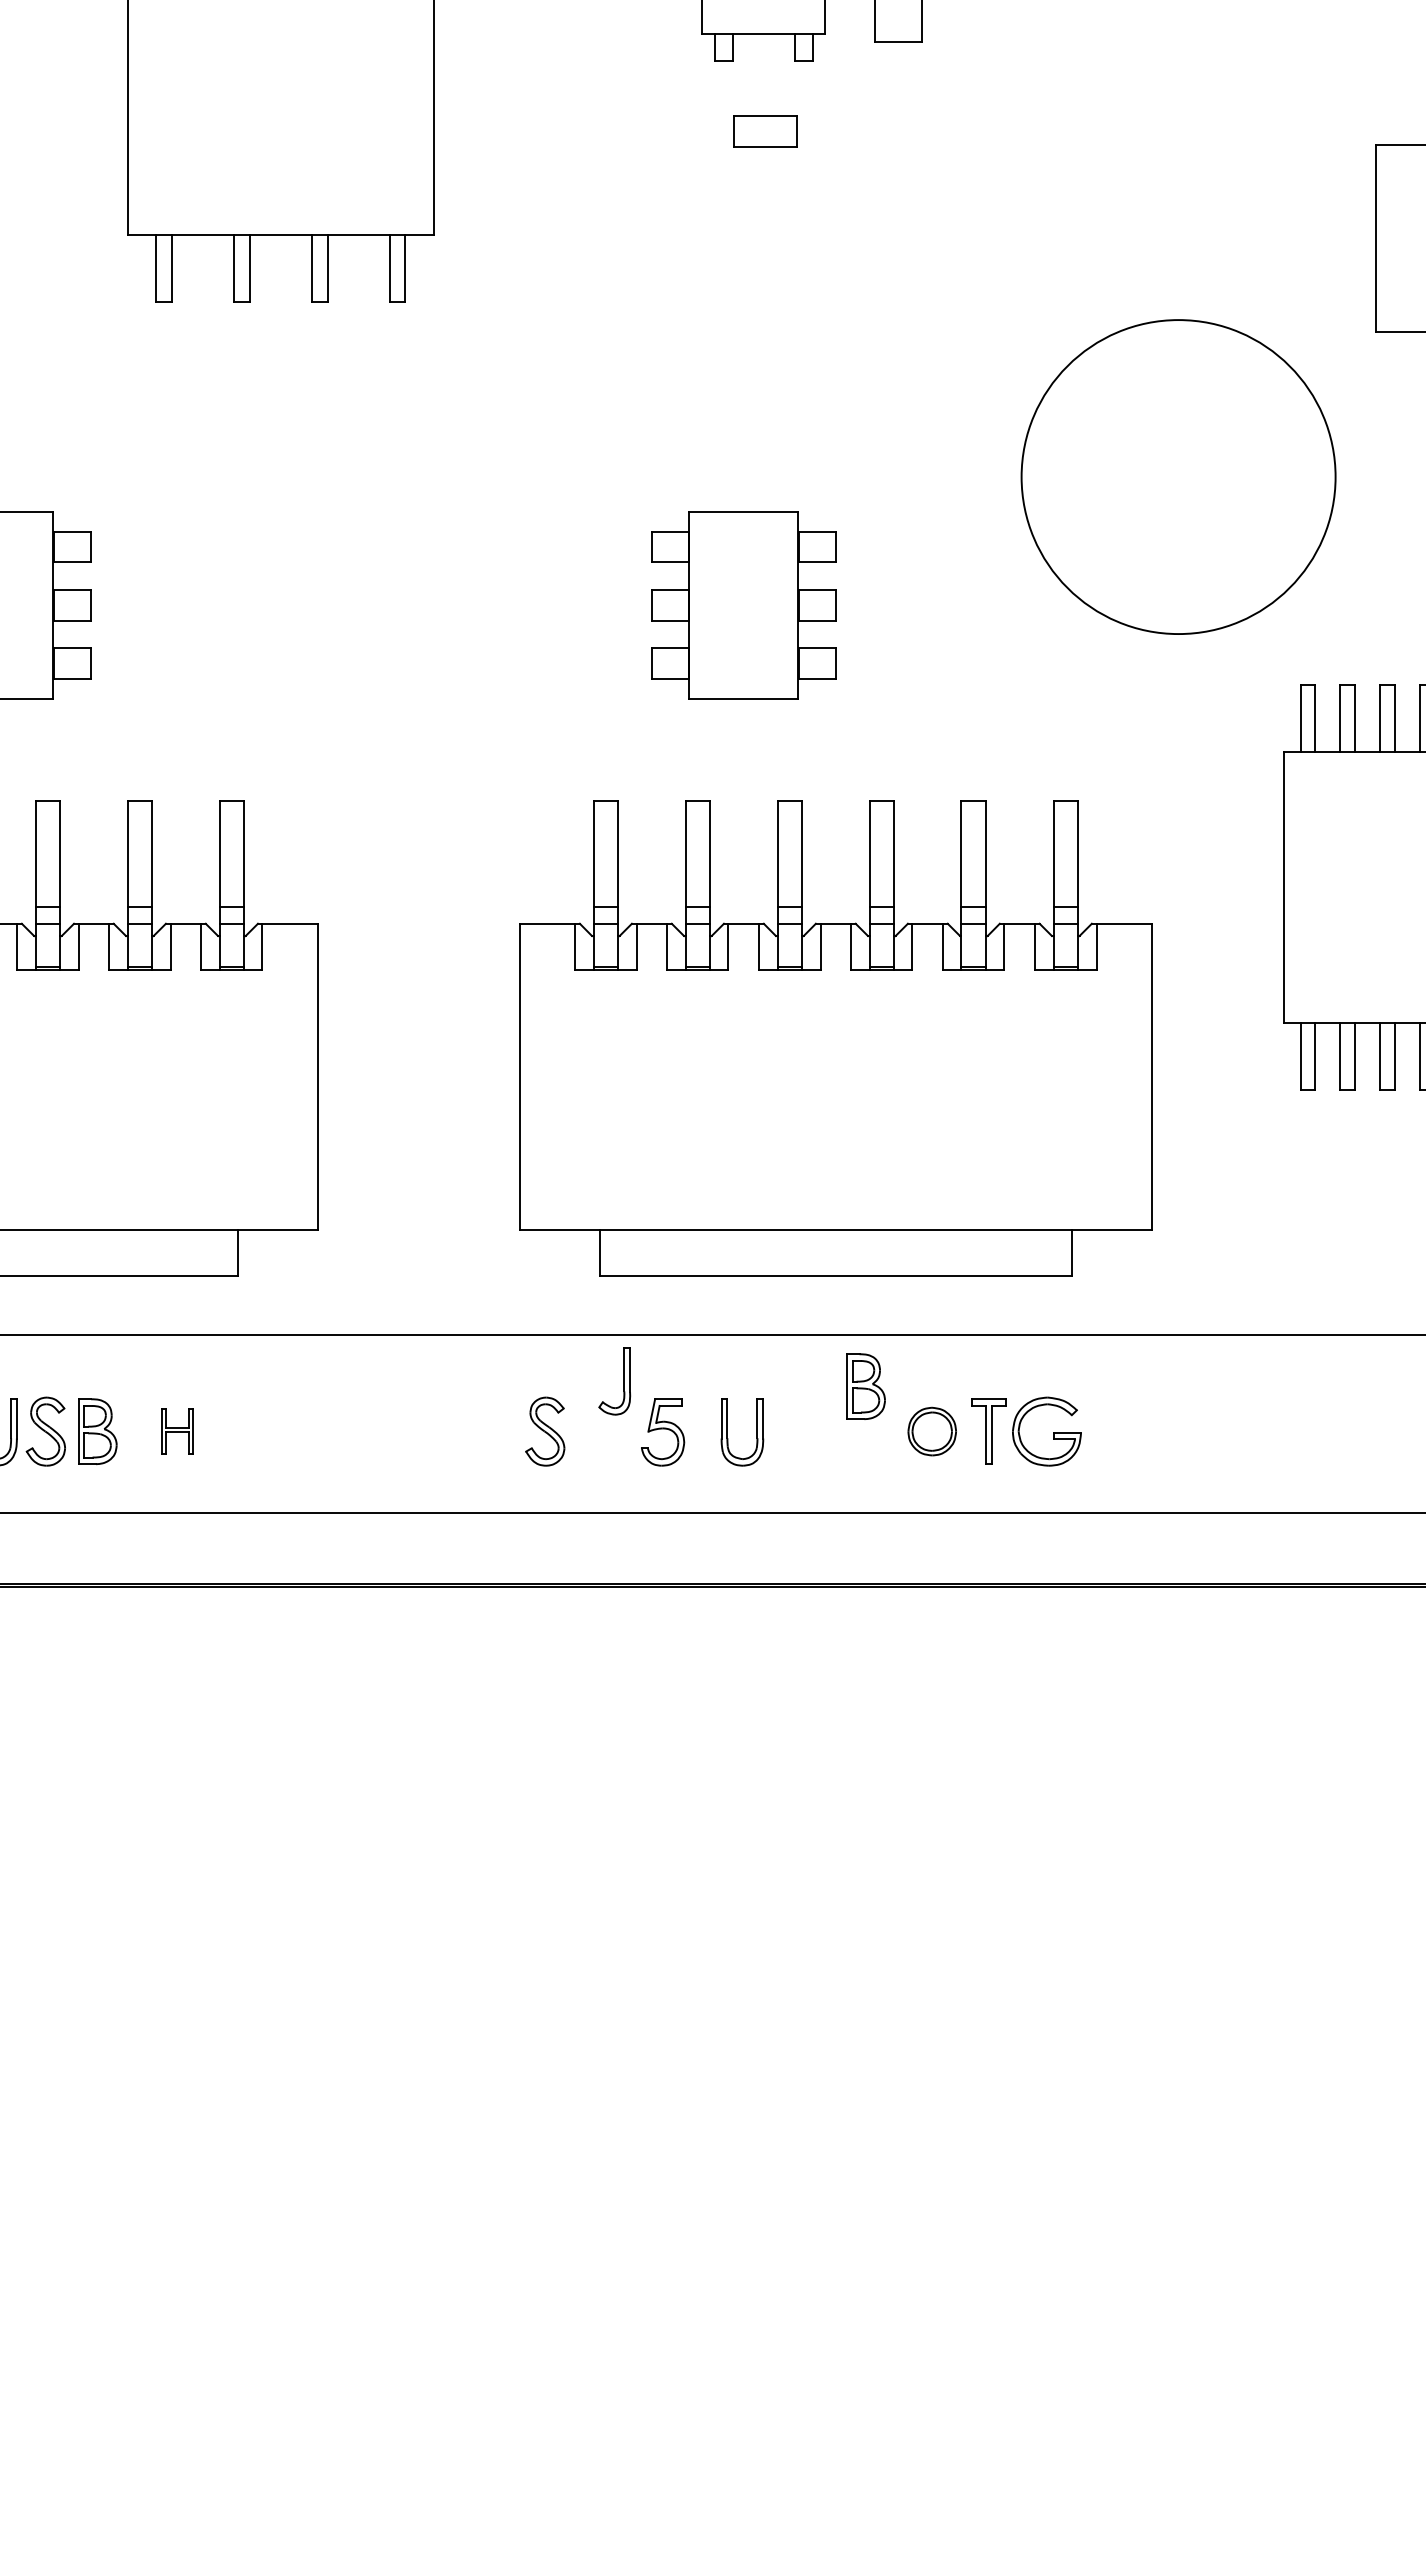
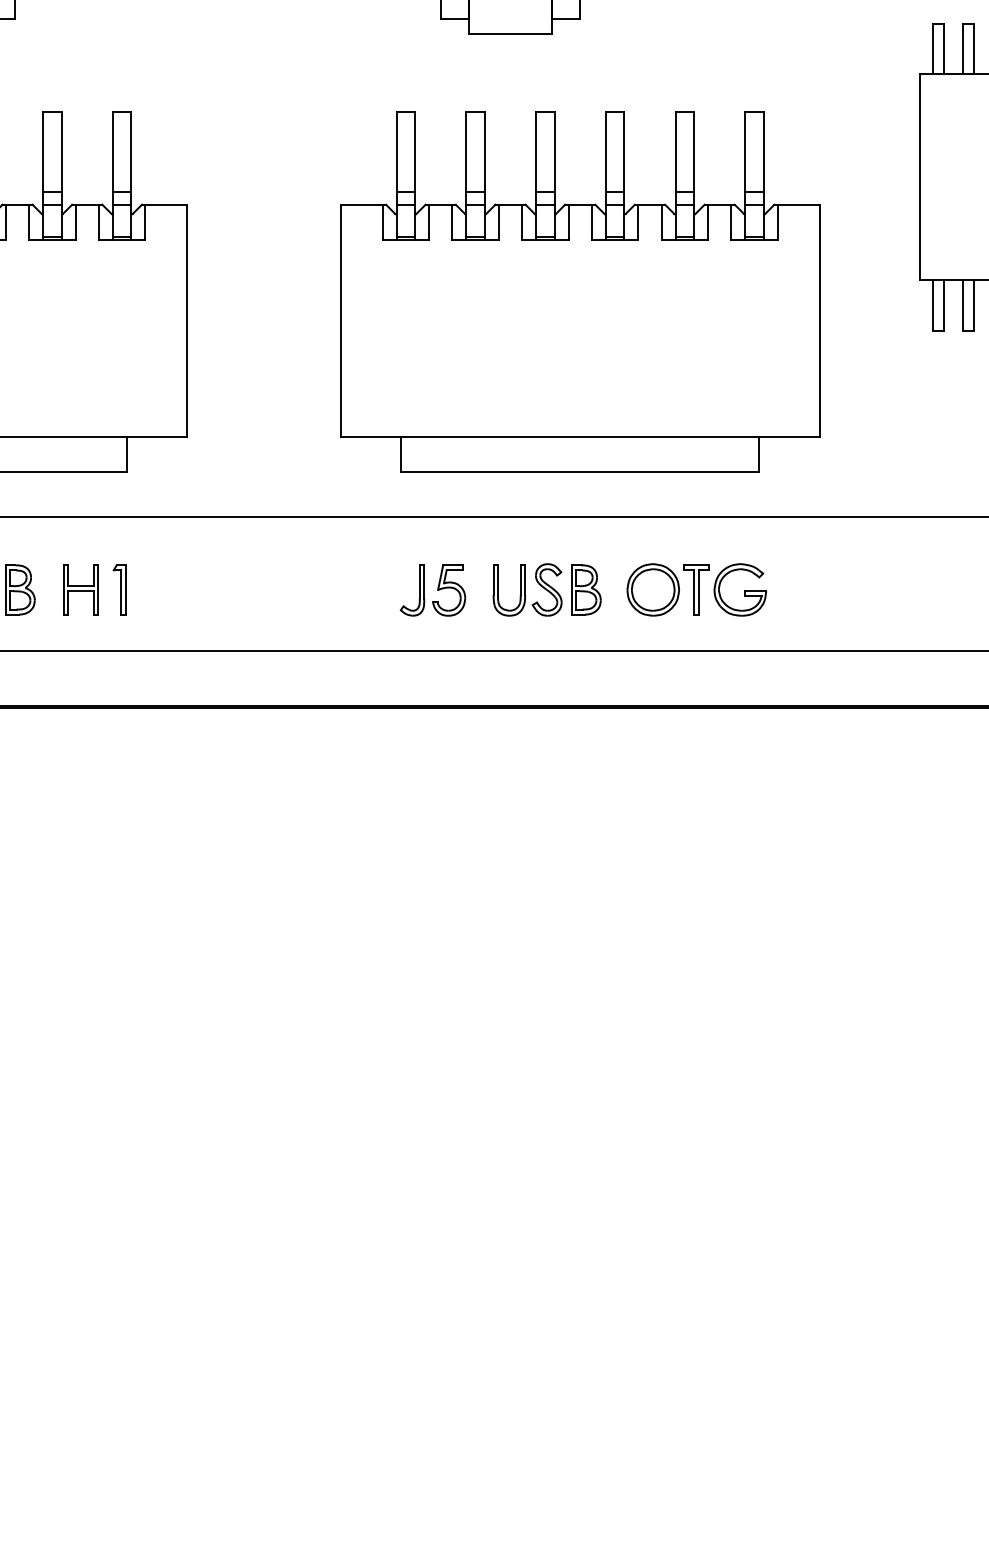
part: (623, 1381) -> (419, 590), moved
part: (865, 1386) -> (586, 589), moved
part: (177, 1431) -> (80, 589), size x1.43
part: (228, 1431) -> (119, 589), added
part: (545, 1431) -> (547, 589), moved
part: (932, 1431) -> (653, 589), size x1.43

